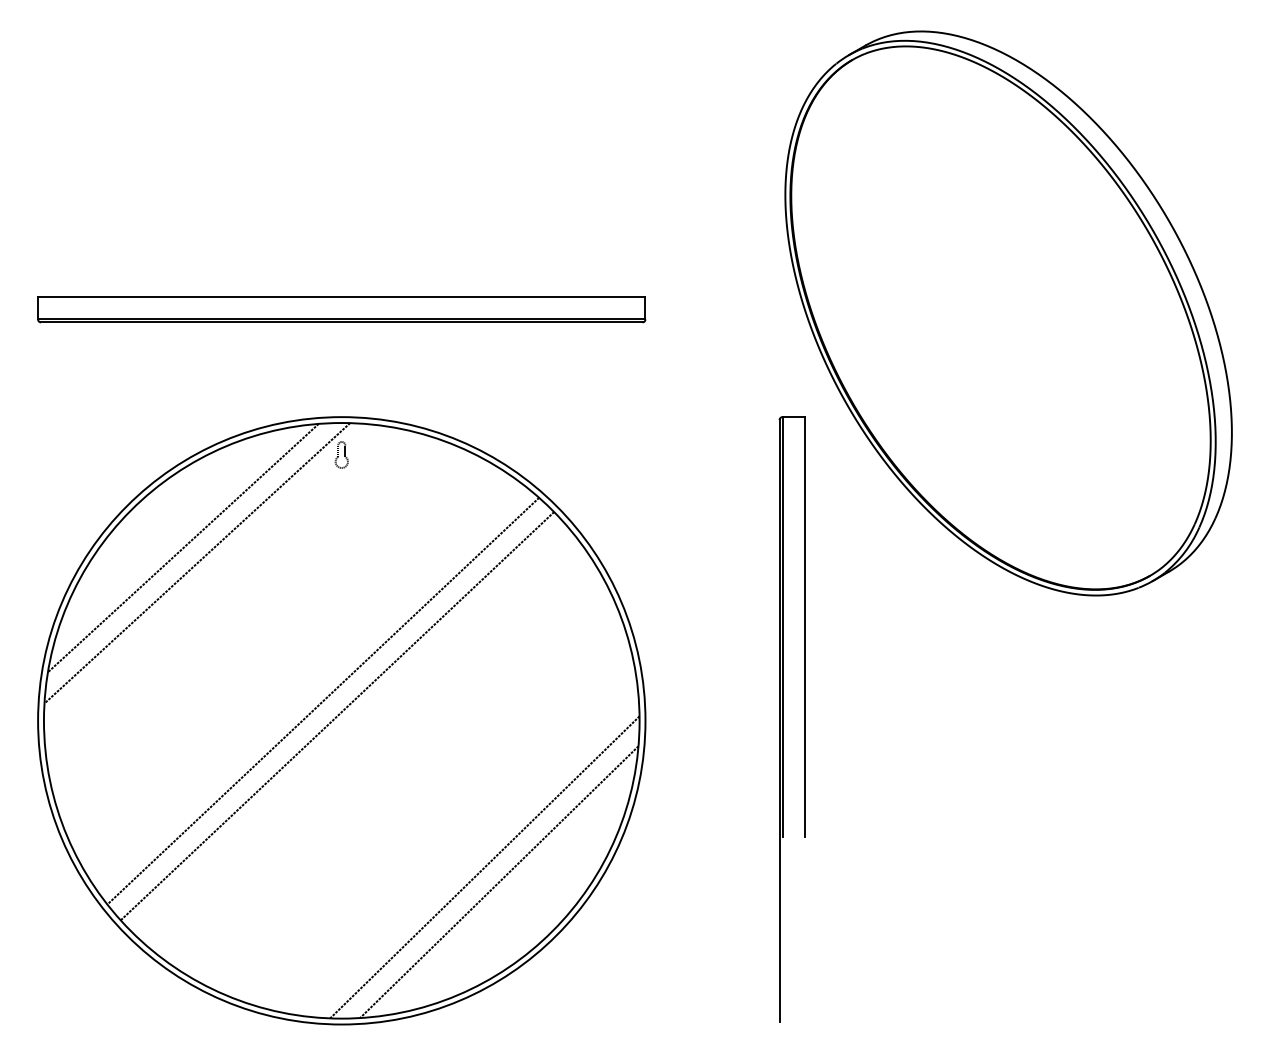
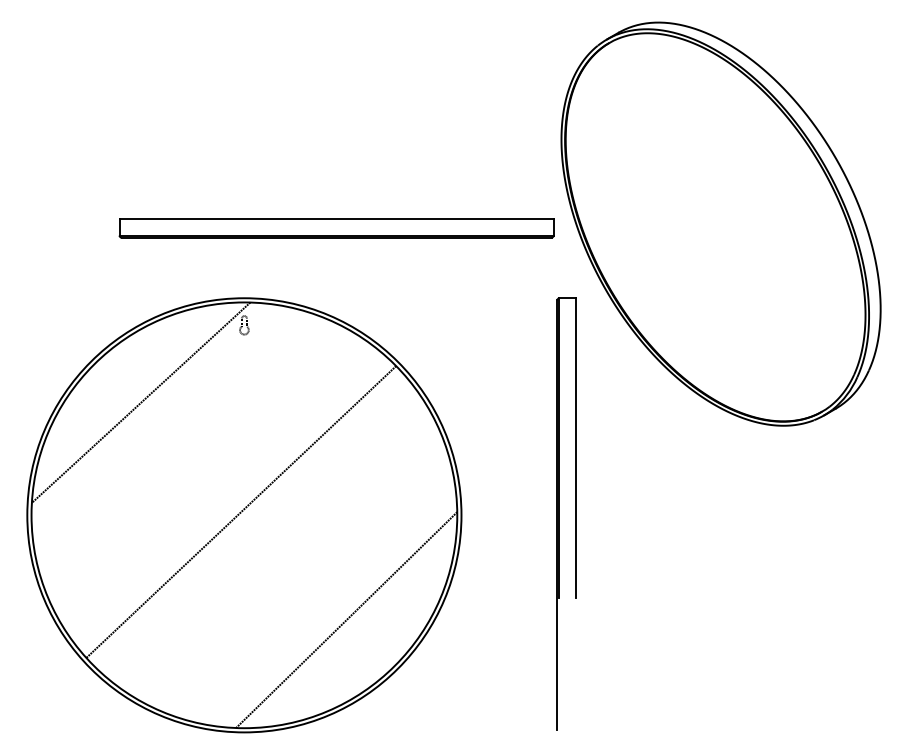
part: (341, 309) -> (336, 228), moved
line: (182, 547) -> (130, 391), removed
line: (323, 700) -> (231, 500), removed
line: (499, 882) -> (357, 630), removed

